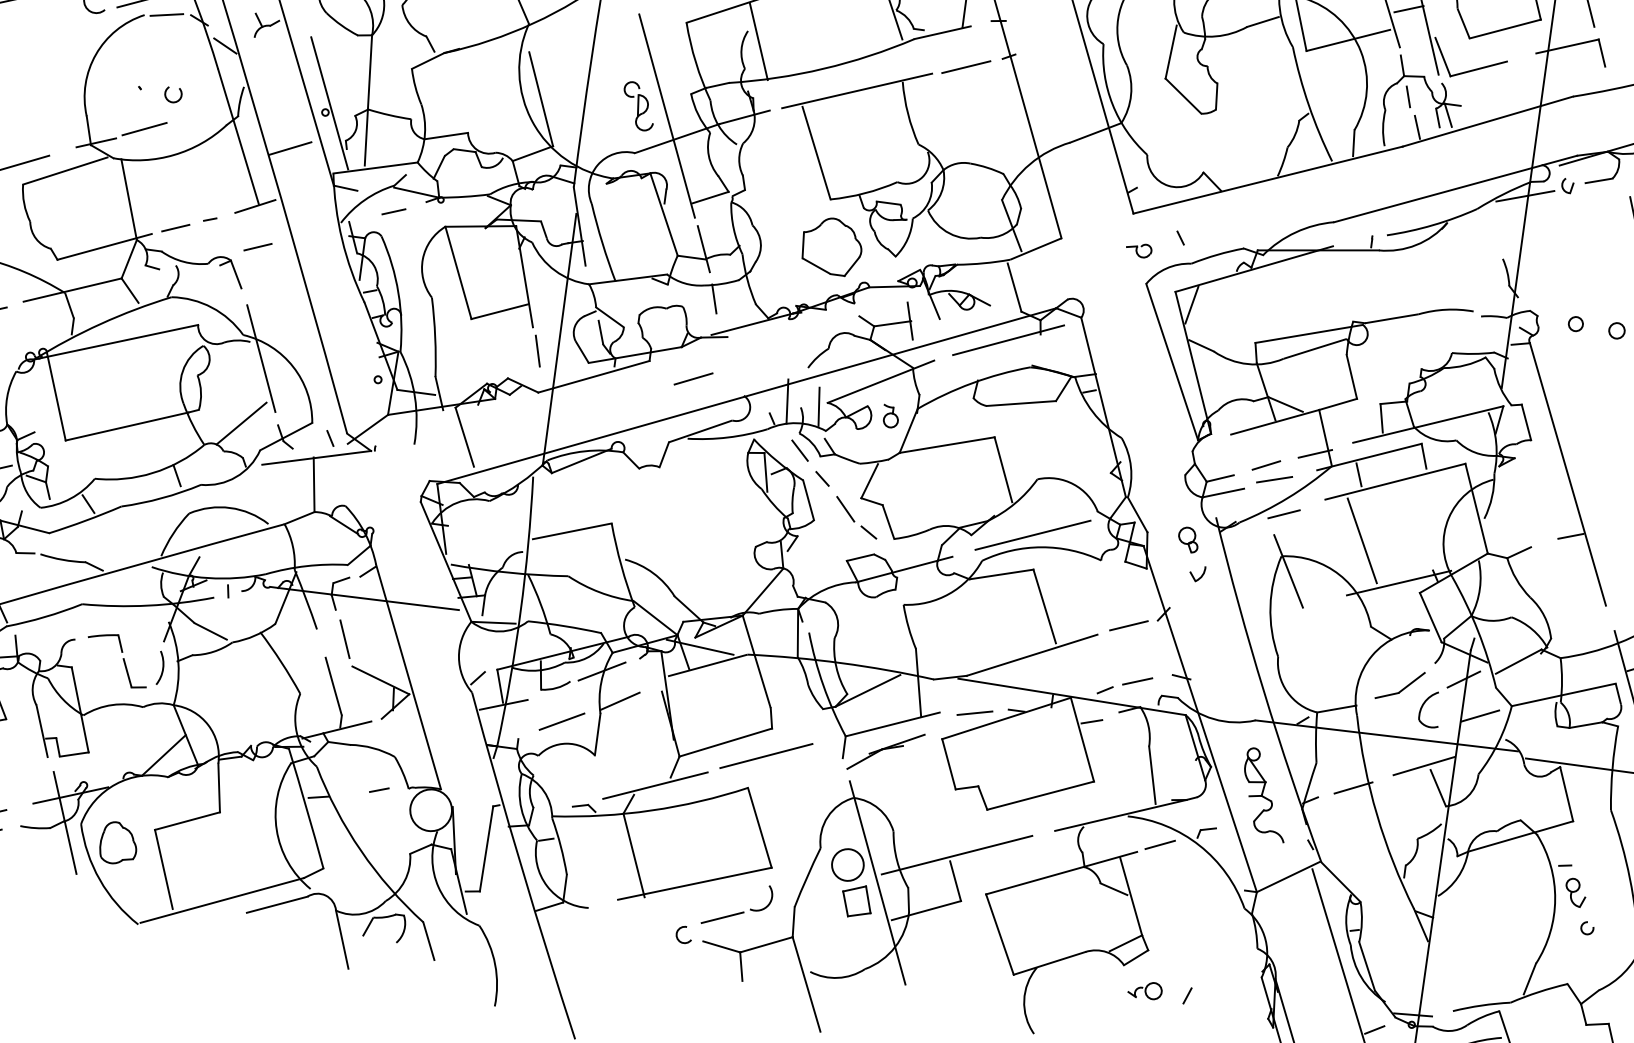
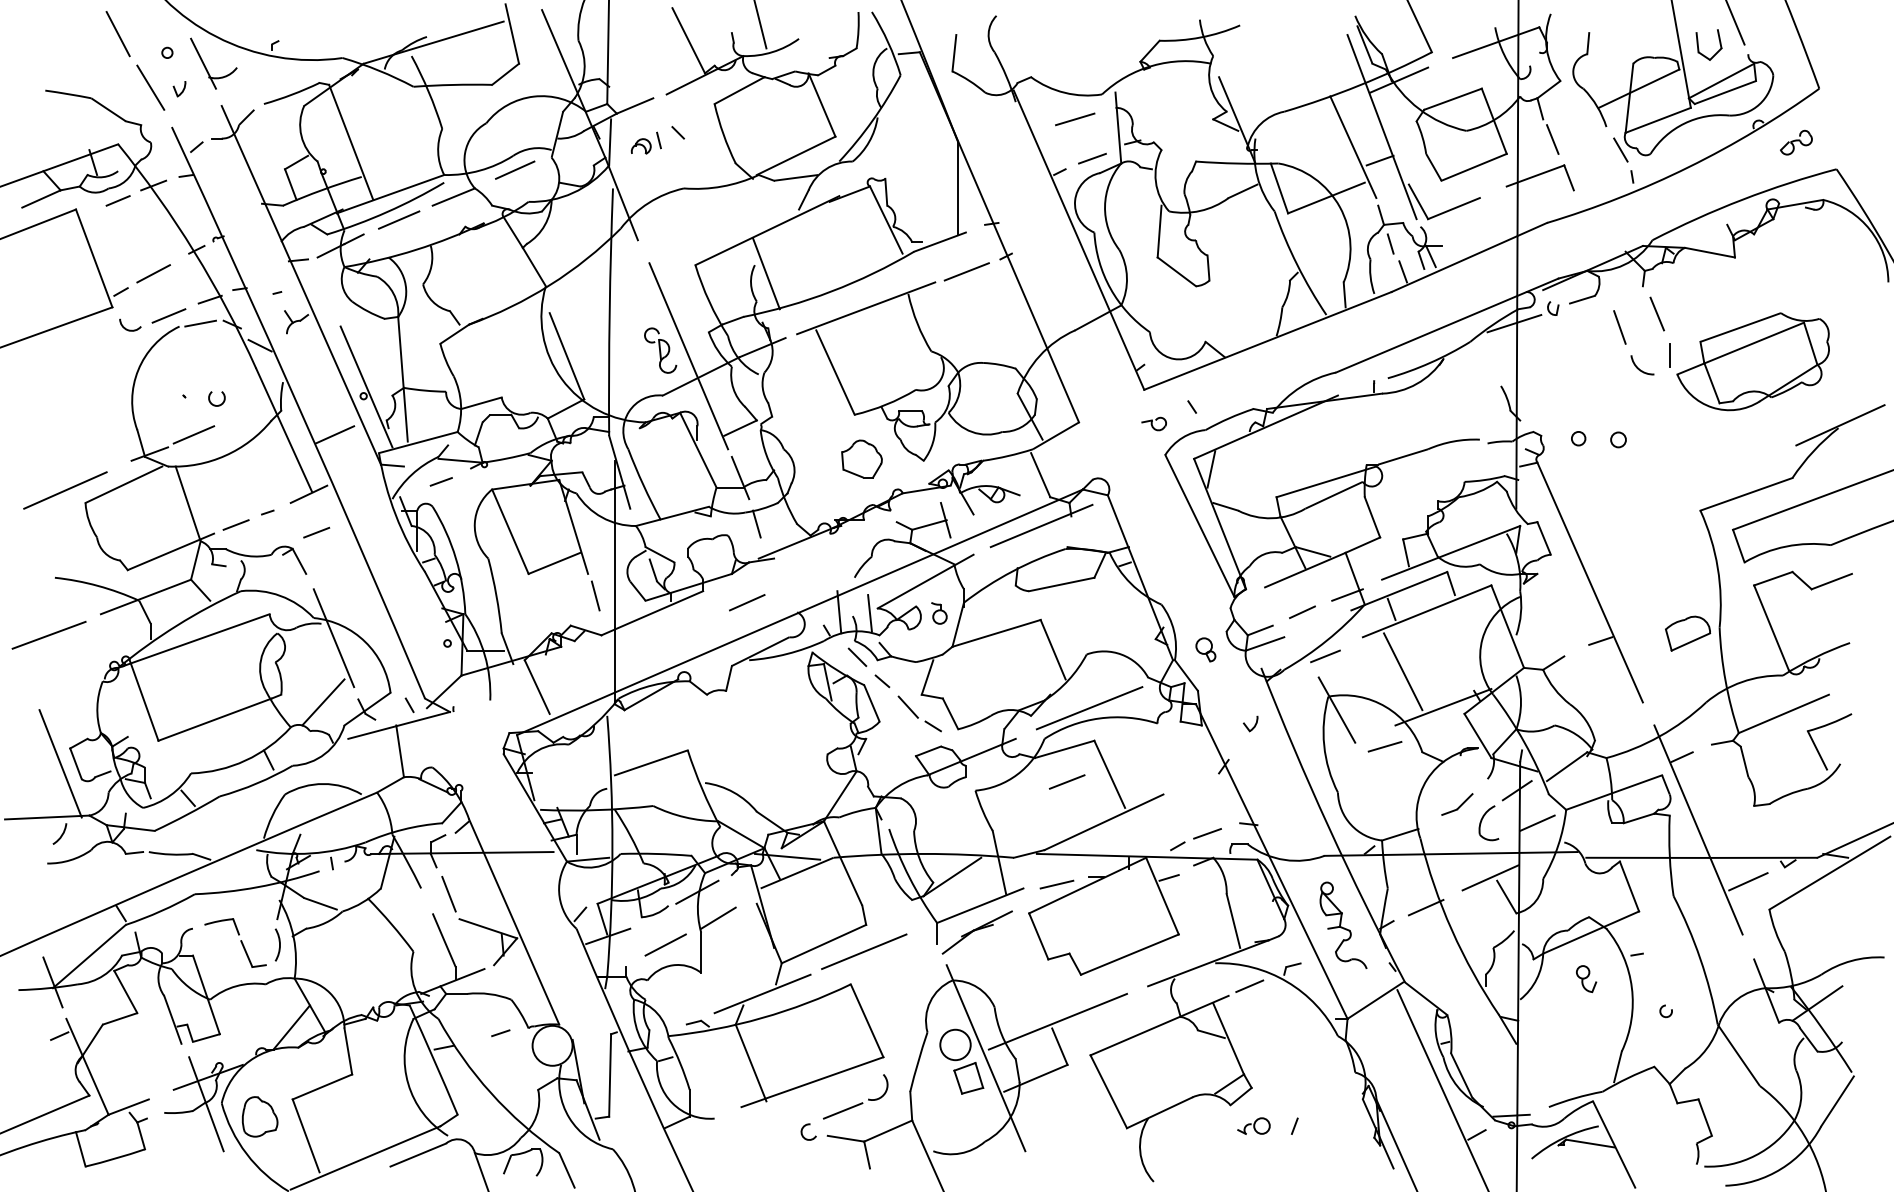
part: (831, 245) -> (861, 458), size x0.7
line: (1274, 479) -> (1384, 746), moved
part: (1188, 539) -> (1205, 649), moved
line: (1128, 625) -> (1066, 781), moved
part: (1400, 685) -> (1457, 804), size x0.7
part: (1575, 893) -> (1586, 979), moved

